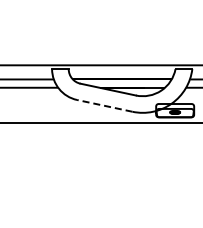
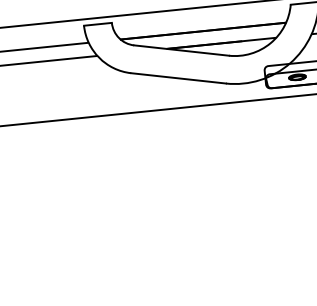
line: (104, 105) -> (177, 77), dashed -> solid

